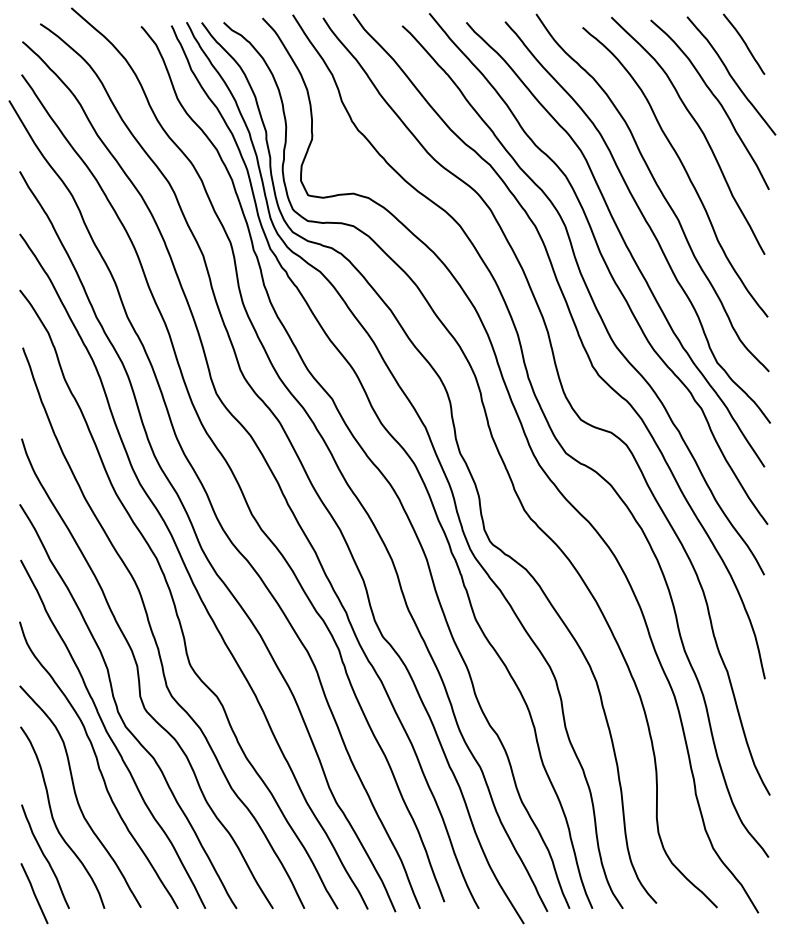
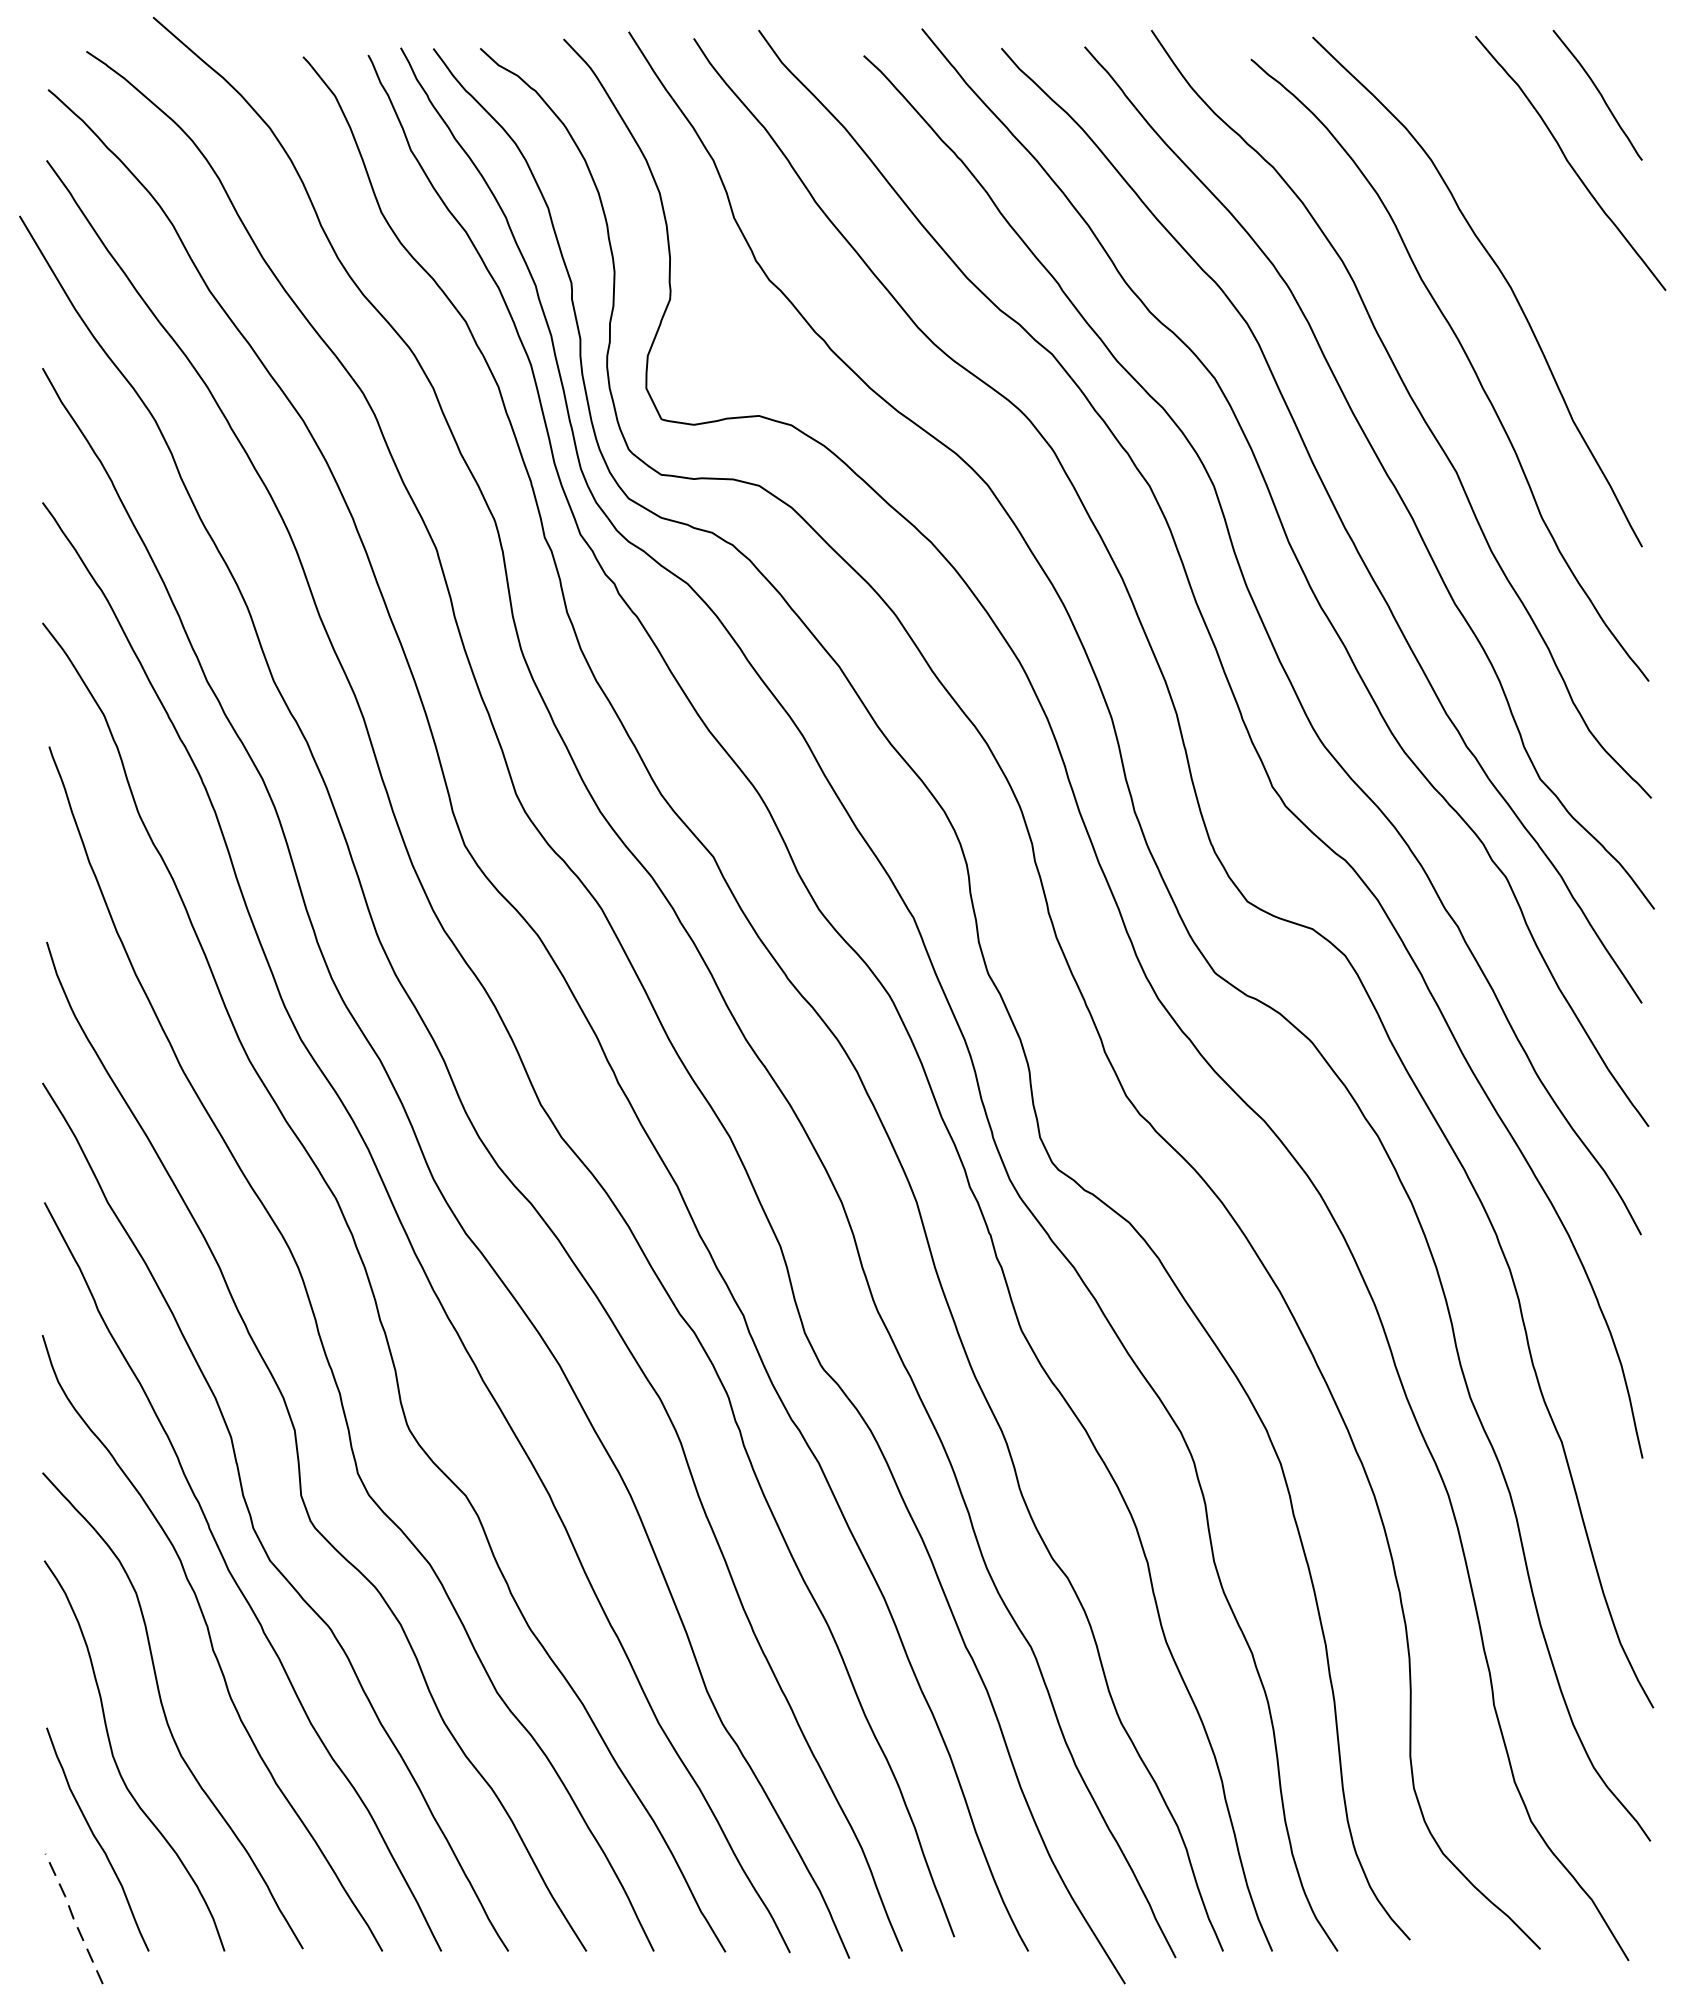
curve: (716, 100) -> (1538, 215), removed
line: (34, 893) -> (74, 1918), solid -> dashed

